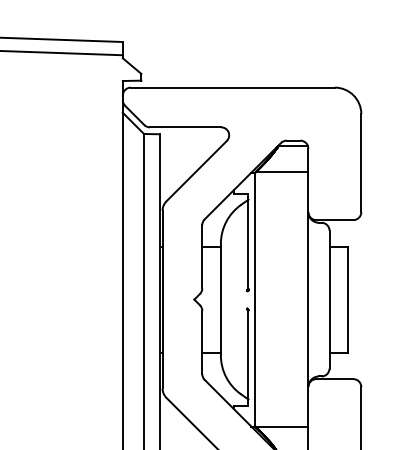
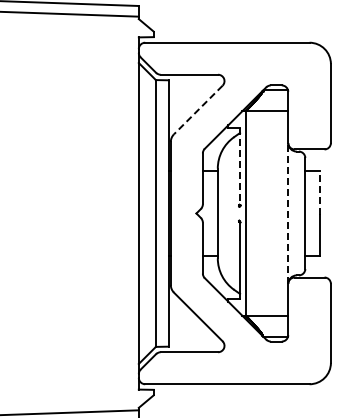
line: (195, 171) -> (197, 110), solid -> dashed
line: (249, 242) -> (240, 167), solid -> dashed
line: (348, 273) -> (320, 192), solid -> dashed
line: (308, 299) -> (288, 213), solid -> dashed

